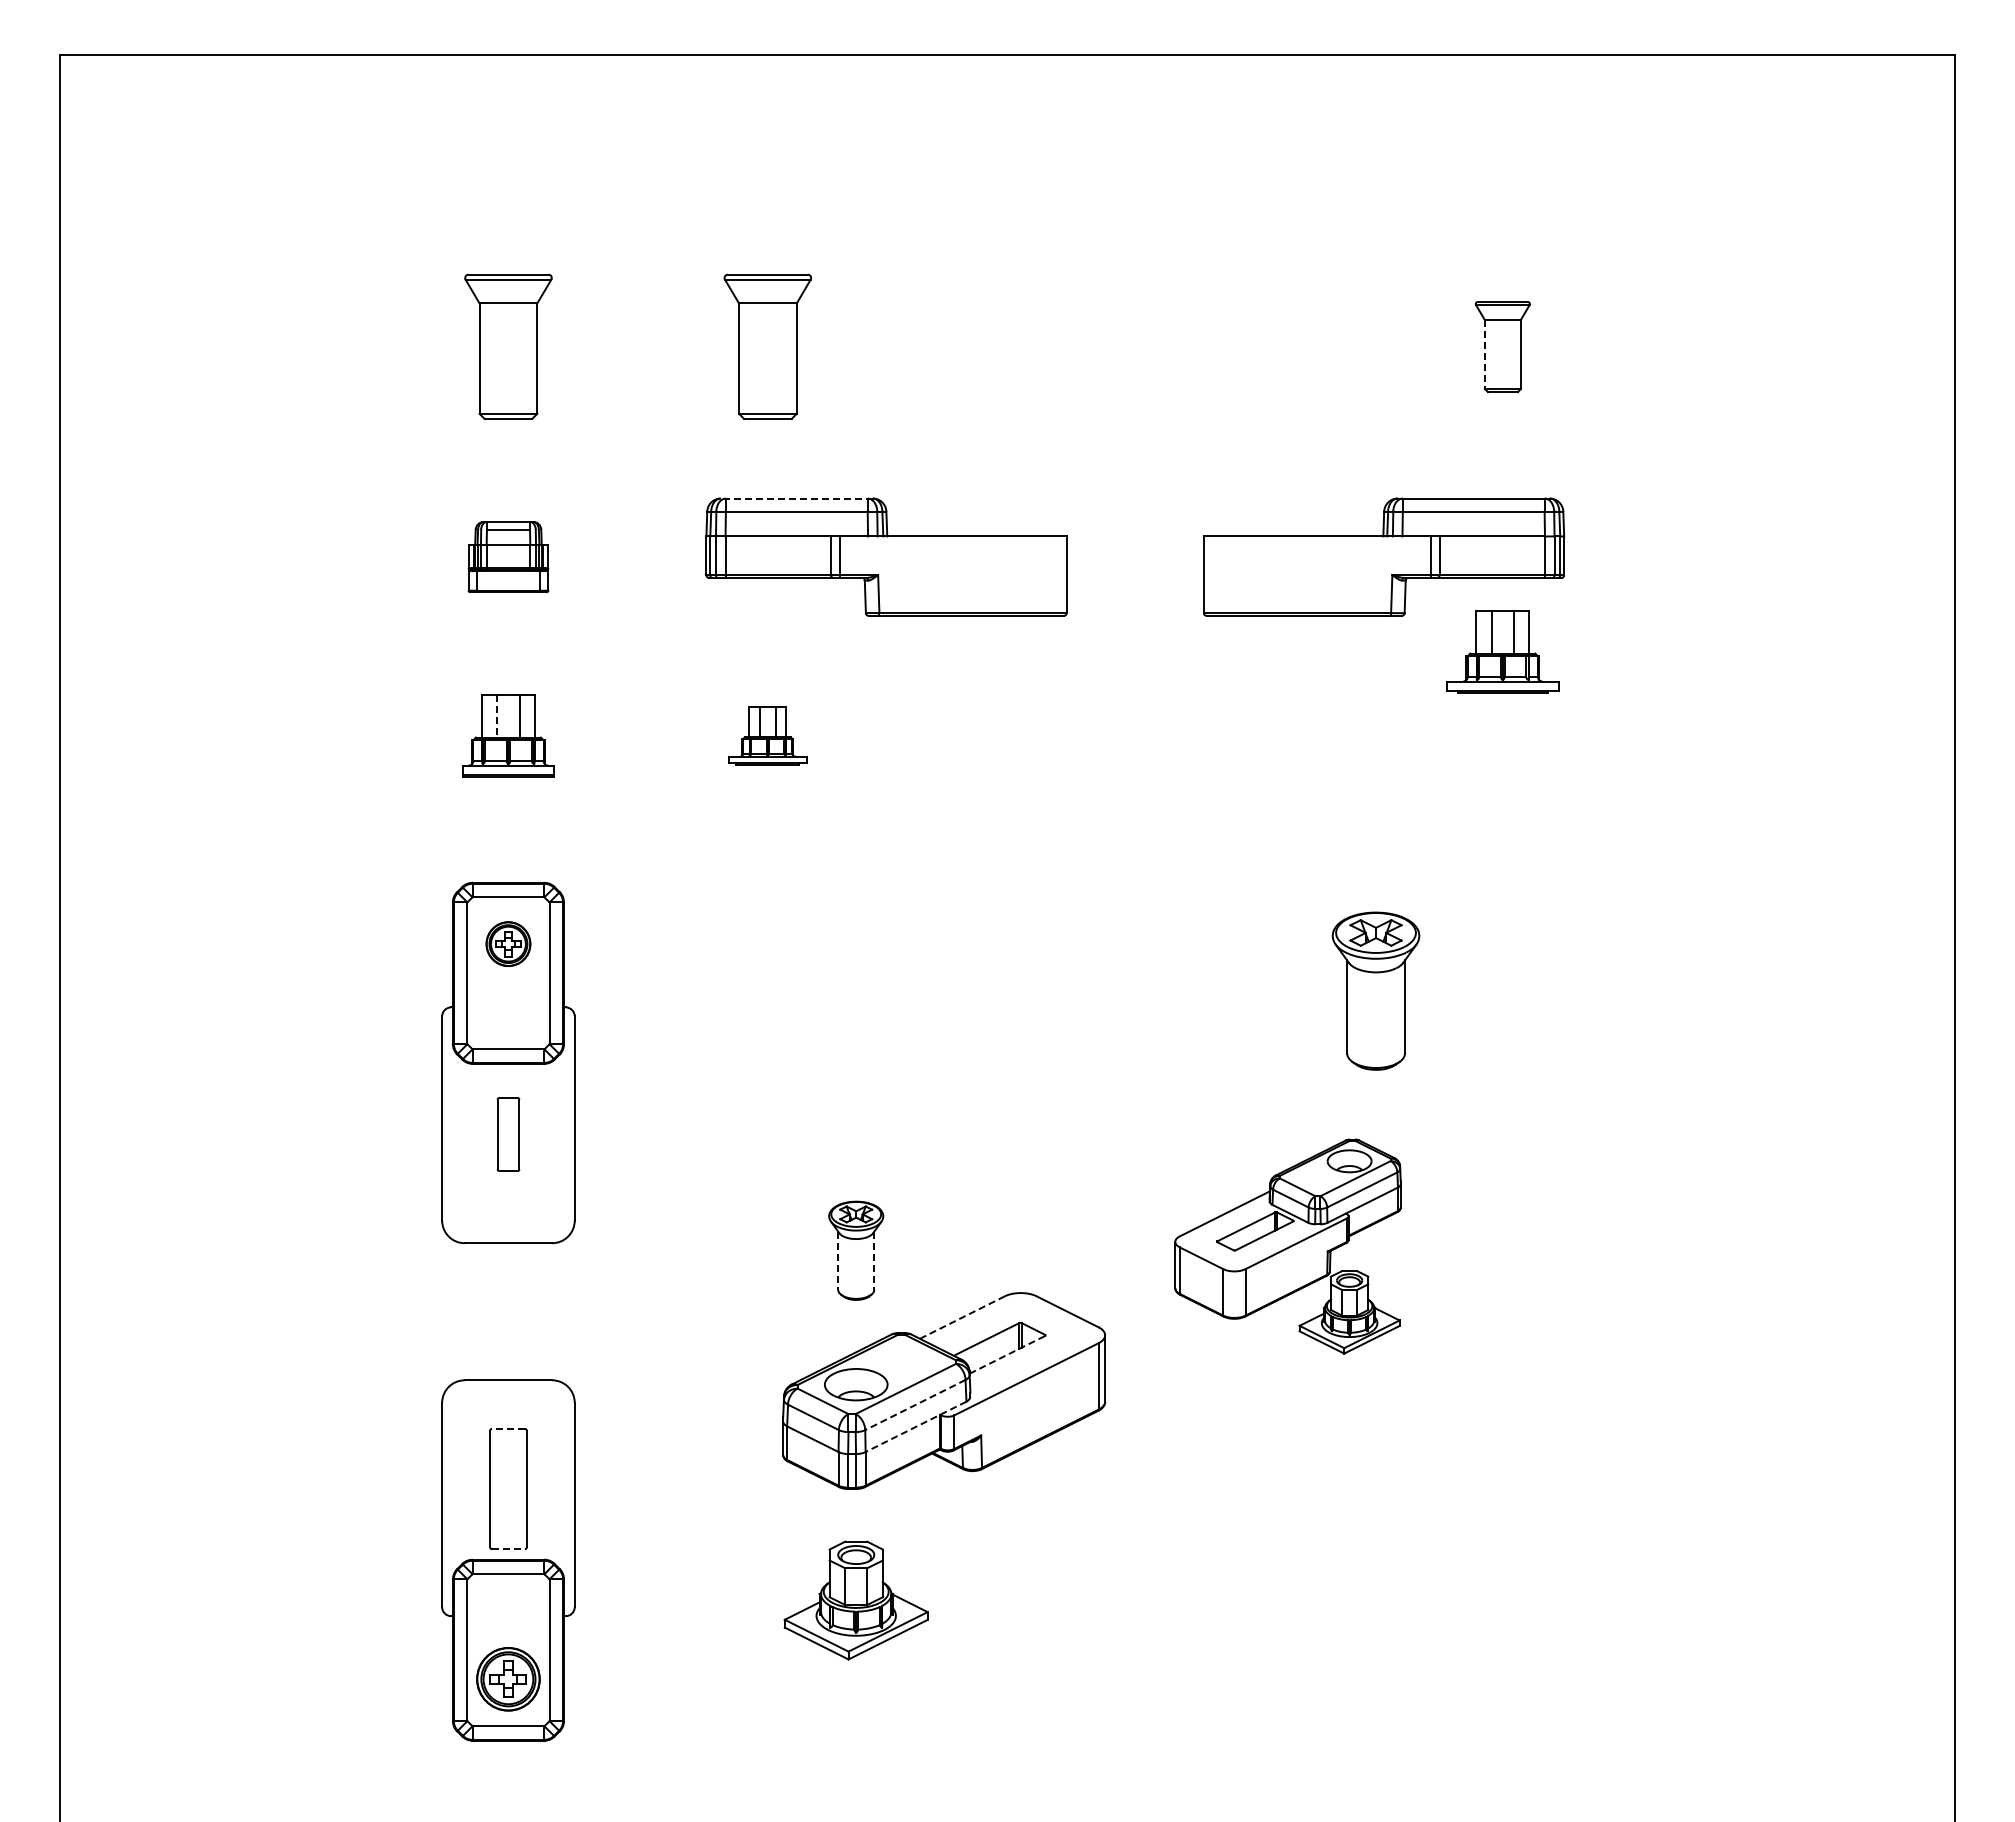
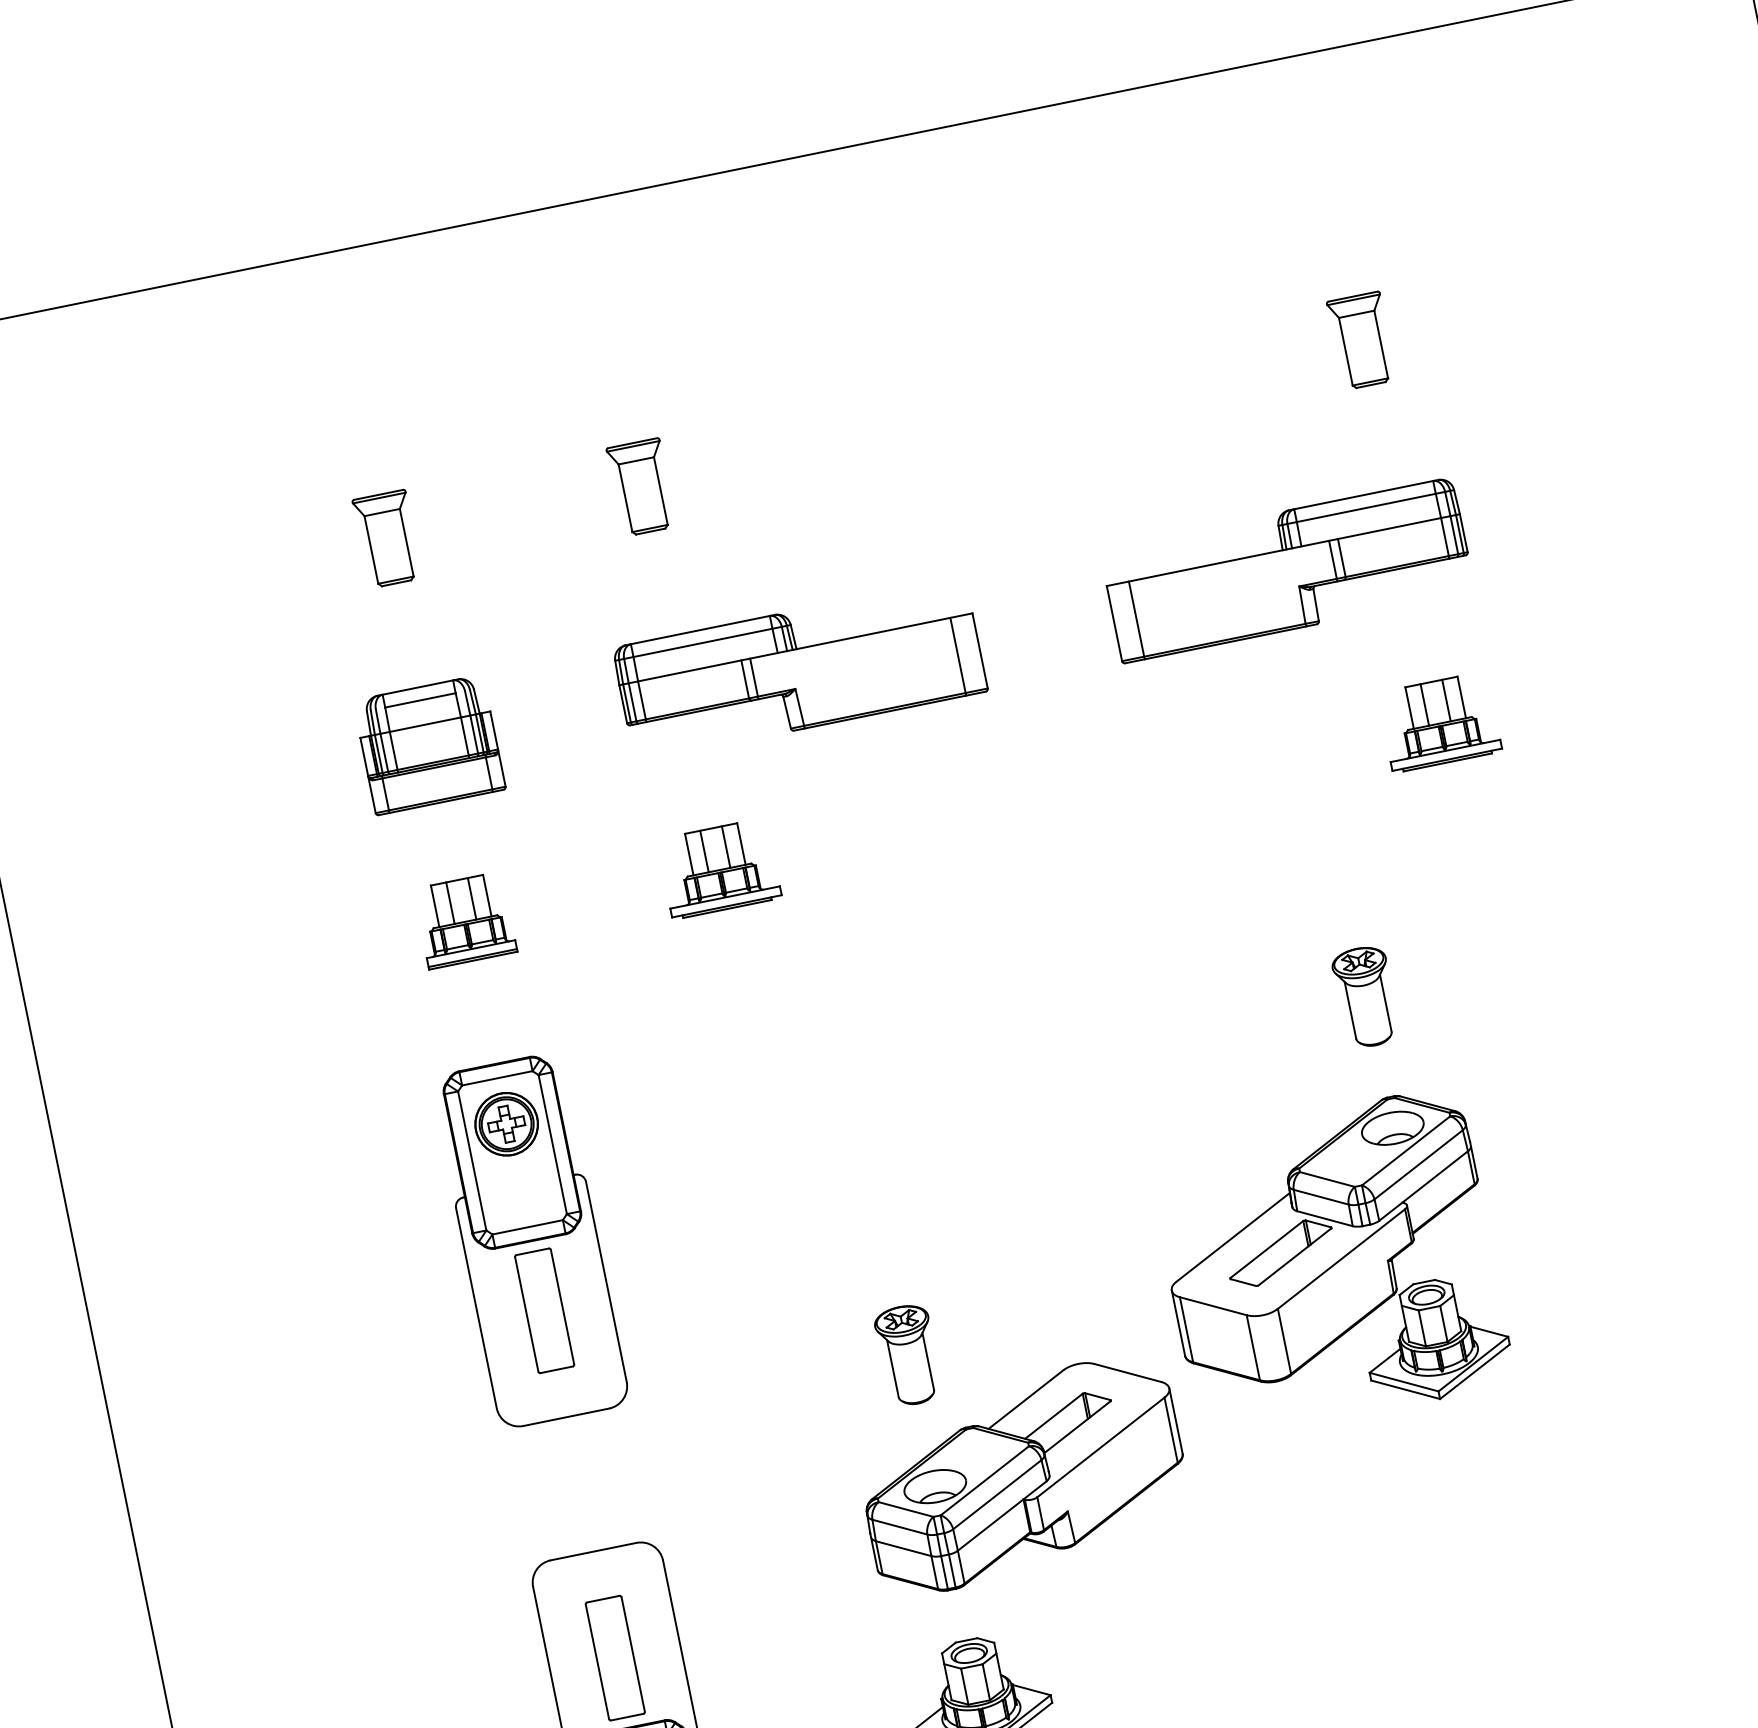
part: (508, 347) -> (387, 539), size x0.62
part: (767, 347) -> (641, 487), size x0.62
line: (1484, 354) -> (1345, 351), dashed -> solid
line: (796, 498) -> (700, 630), dashed -> solid
part: (508, 556) -> (429, 744), size x1.67
line: (1044, 575) -> (958, 656), added
line: (1226, 575) -> (1136, 619), added
part: (1502, 651) -> (1439, 721), moved
line: (497, 716) -> (450, 903), dashed -> solid
part: (767, 735) -> (718, 868), size x1.43
part: (508, 943) -> (506, 1123), size x1.43
part: (1375, 990) -> (1365, 996), size x0.62
part: (508, 1134) -> (544, 1310), size x1.67
part: (1287, 1246) -> (1330, 1265), size x1.43
line: (838, 1261) -> (893, 1369), dashed -> solid
line: (874, 1261) -> (928, 1362), dashed -> solid
line: (962, 1317) -> (1026, 1399), dashed -> solid
line: (1007, 1354) -> (1077, 1426), dashed -> solid
line: (914, 1405) -> (996, 1495), dashed -> solid
line: (915, 1427) -> (1001, 1516), dashed -> solid
line: (508, 1428) -> (603, 1598), dashed -> solid
line: (508, 1549) -> (627, 1717), dashed -> solid

